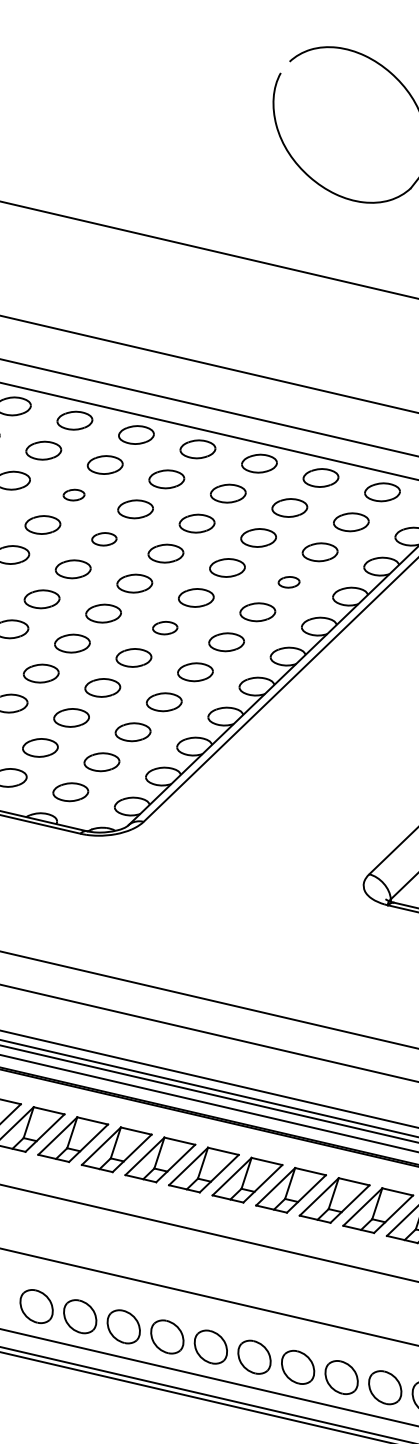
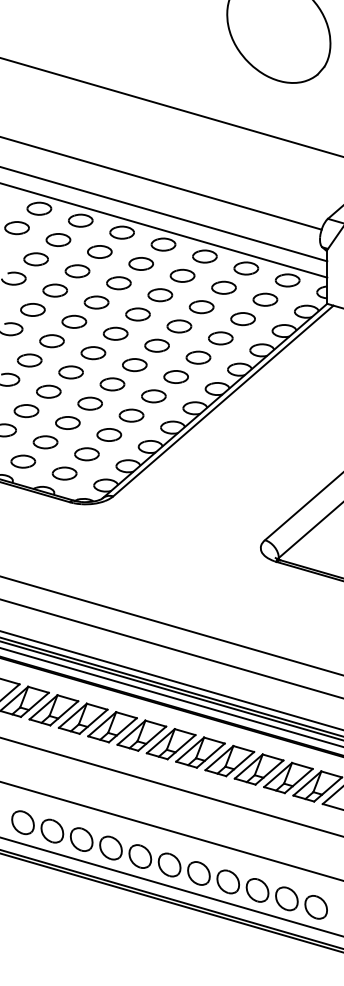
part: (74, 495) -> (77, 271), size x1.67
part: (104, 539) -> (96, 302), size x1.43
part: (288, 582) -> (220, 338), size x1.67
part: (164, 628) -> (134, 365), size x1.43

